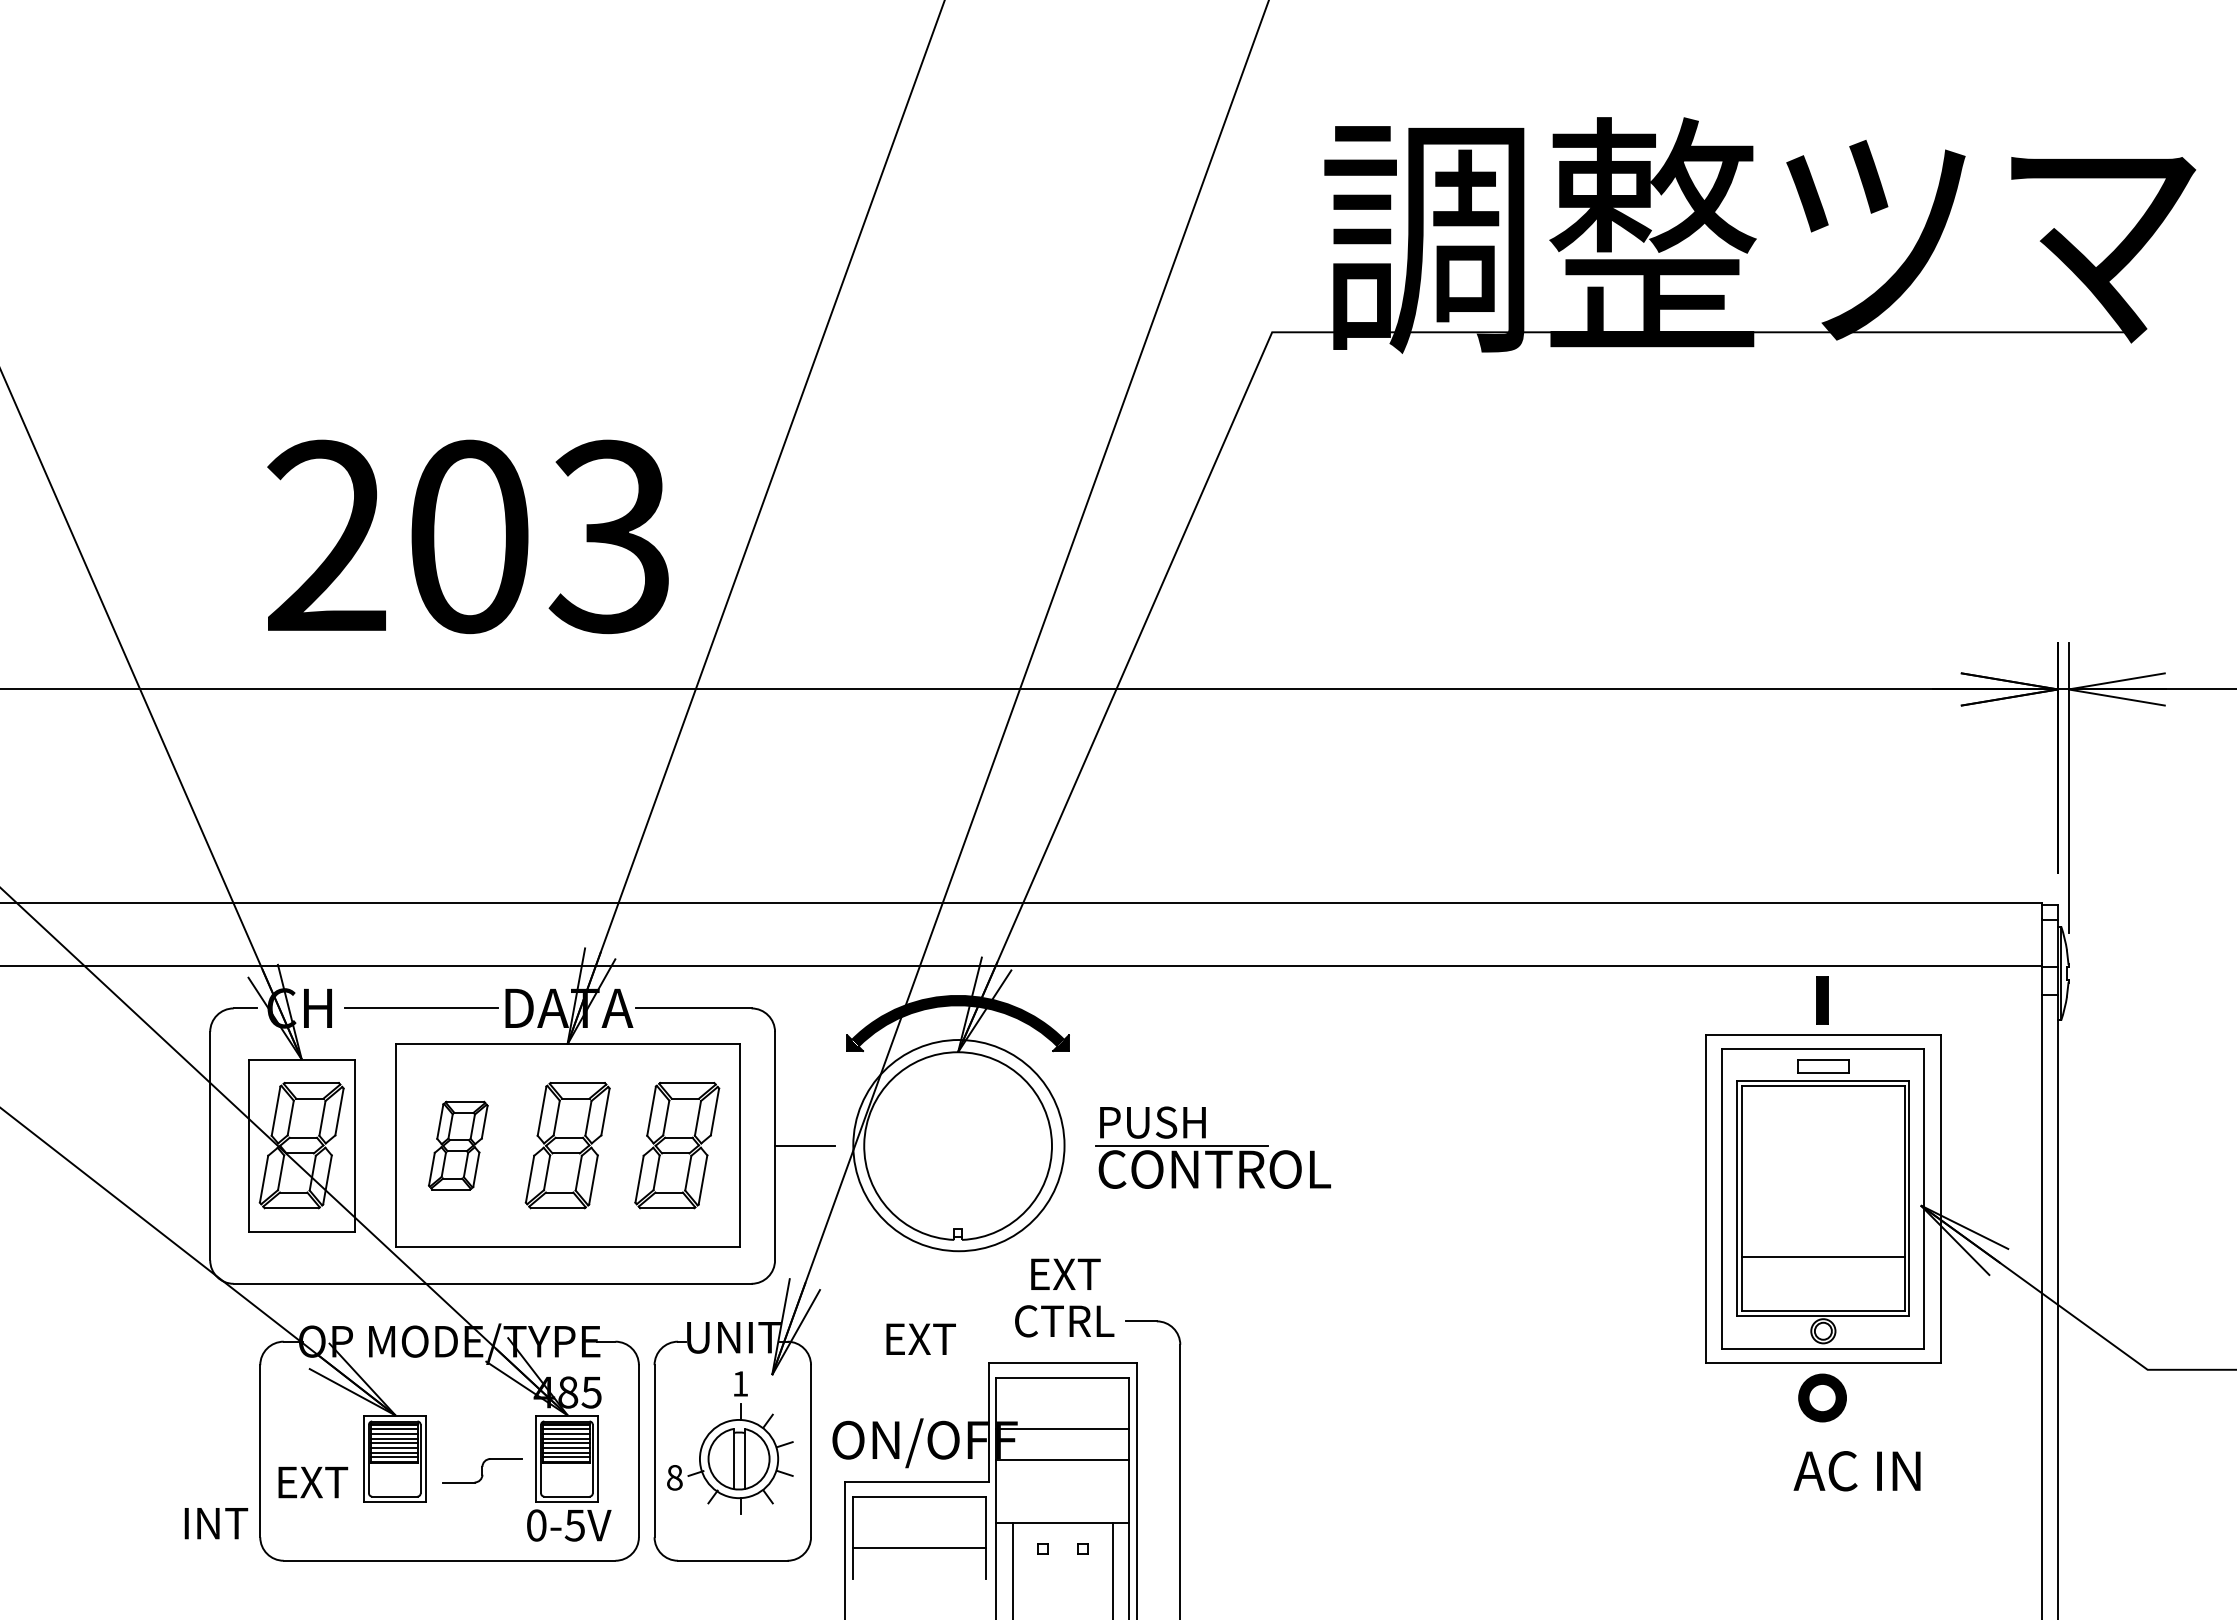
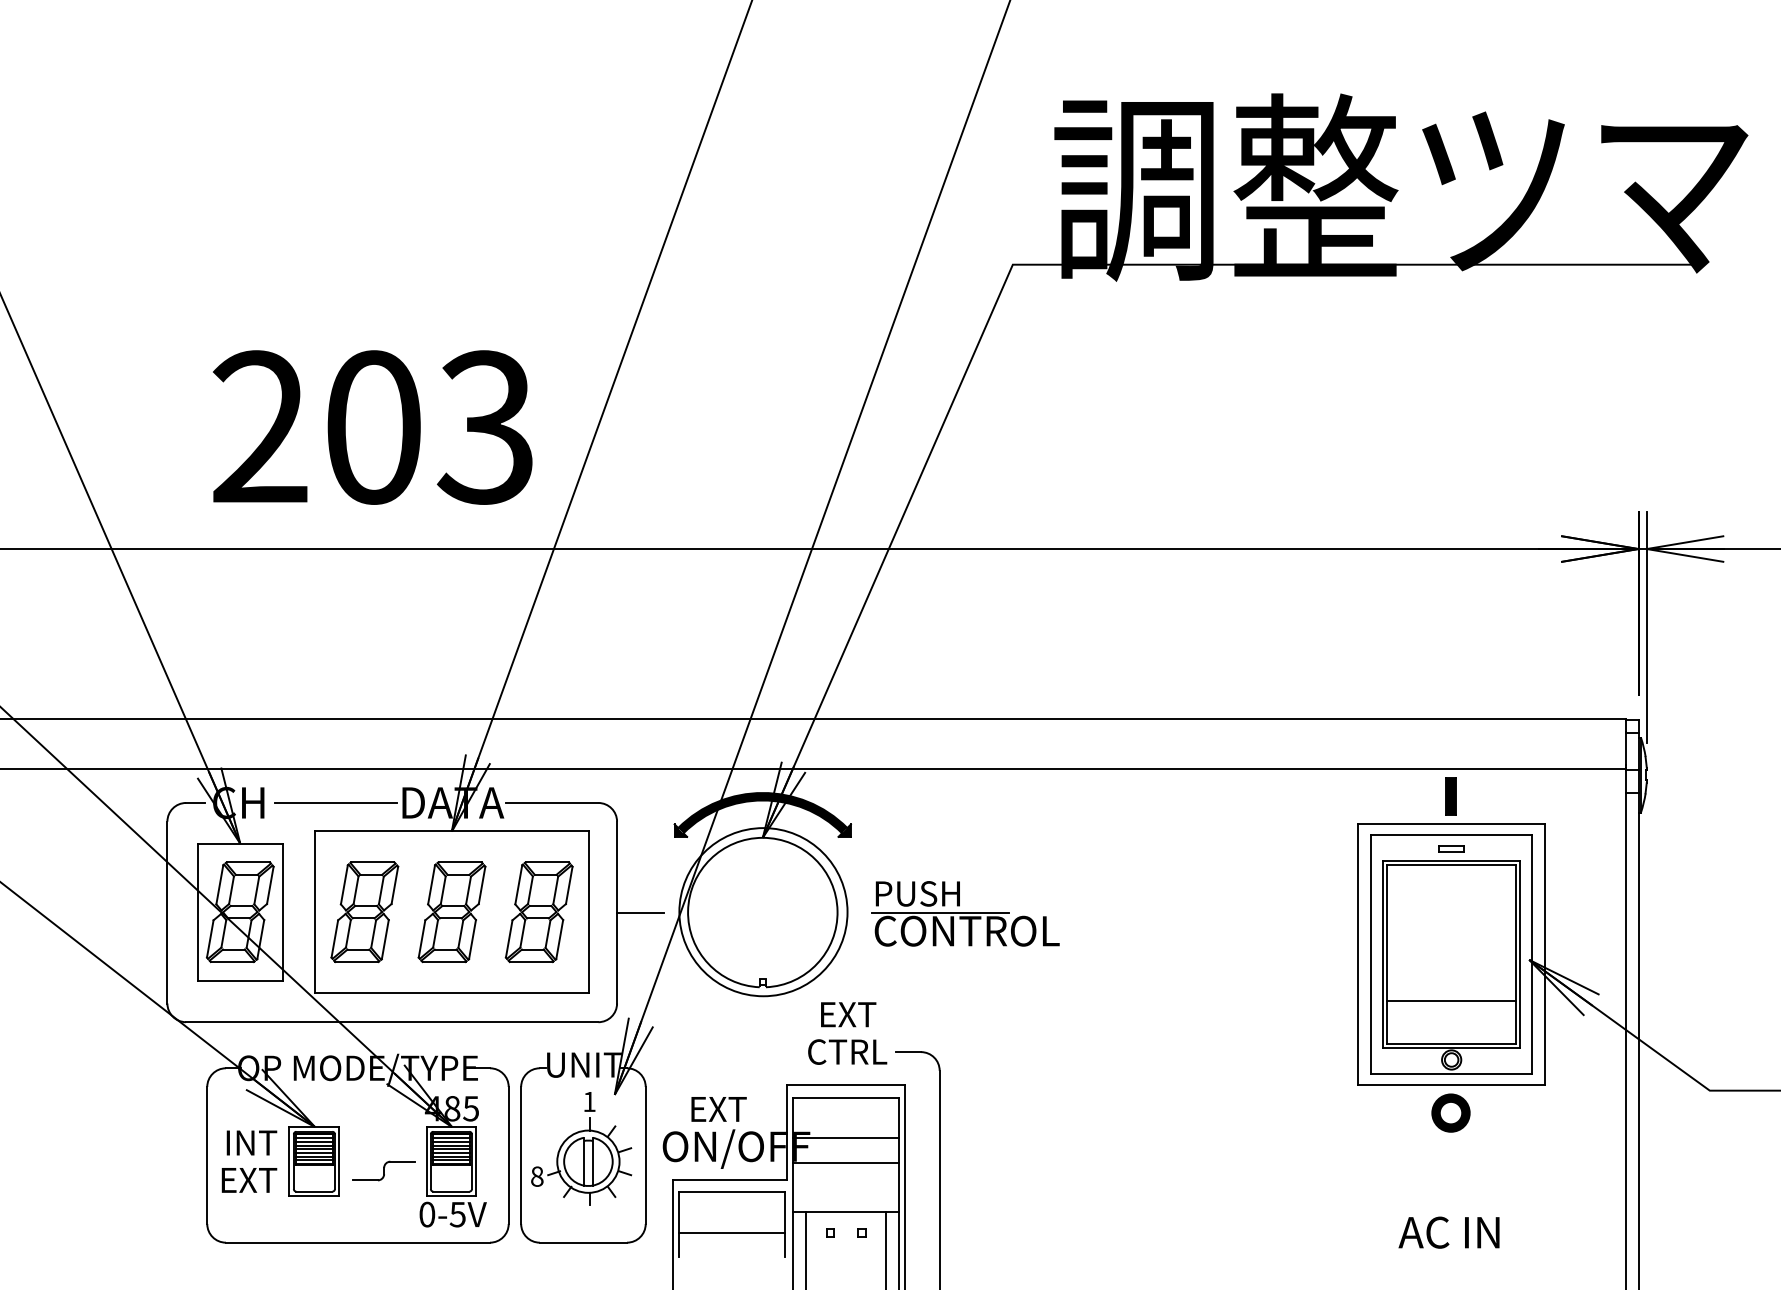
part: (1823, 1065) -> (1451, 848), size x0.62
part: (458, 1145) -> (365, 912), size x1.43
text: (920, 1338) -> (718, 1108), moved
text: (1856, 1471) -> (1448, 1232), moved
text: (216, 1523) -> (252, 1142), moved

